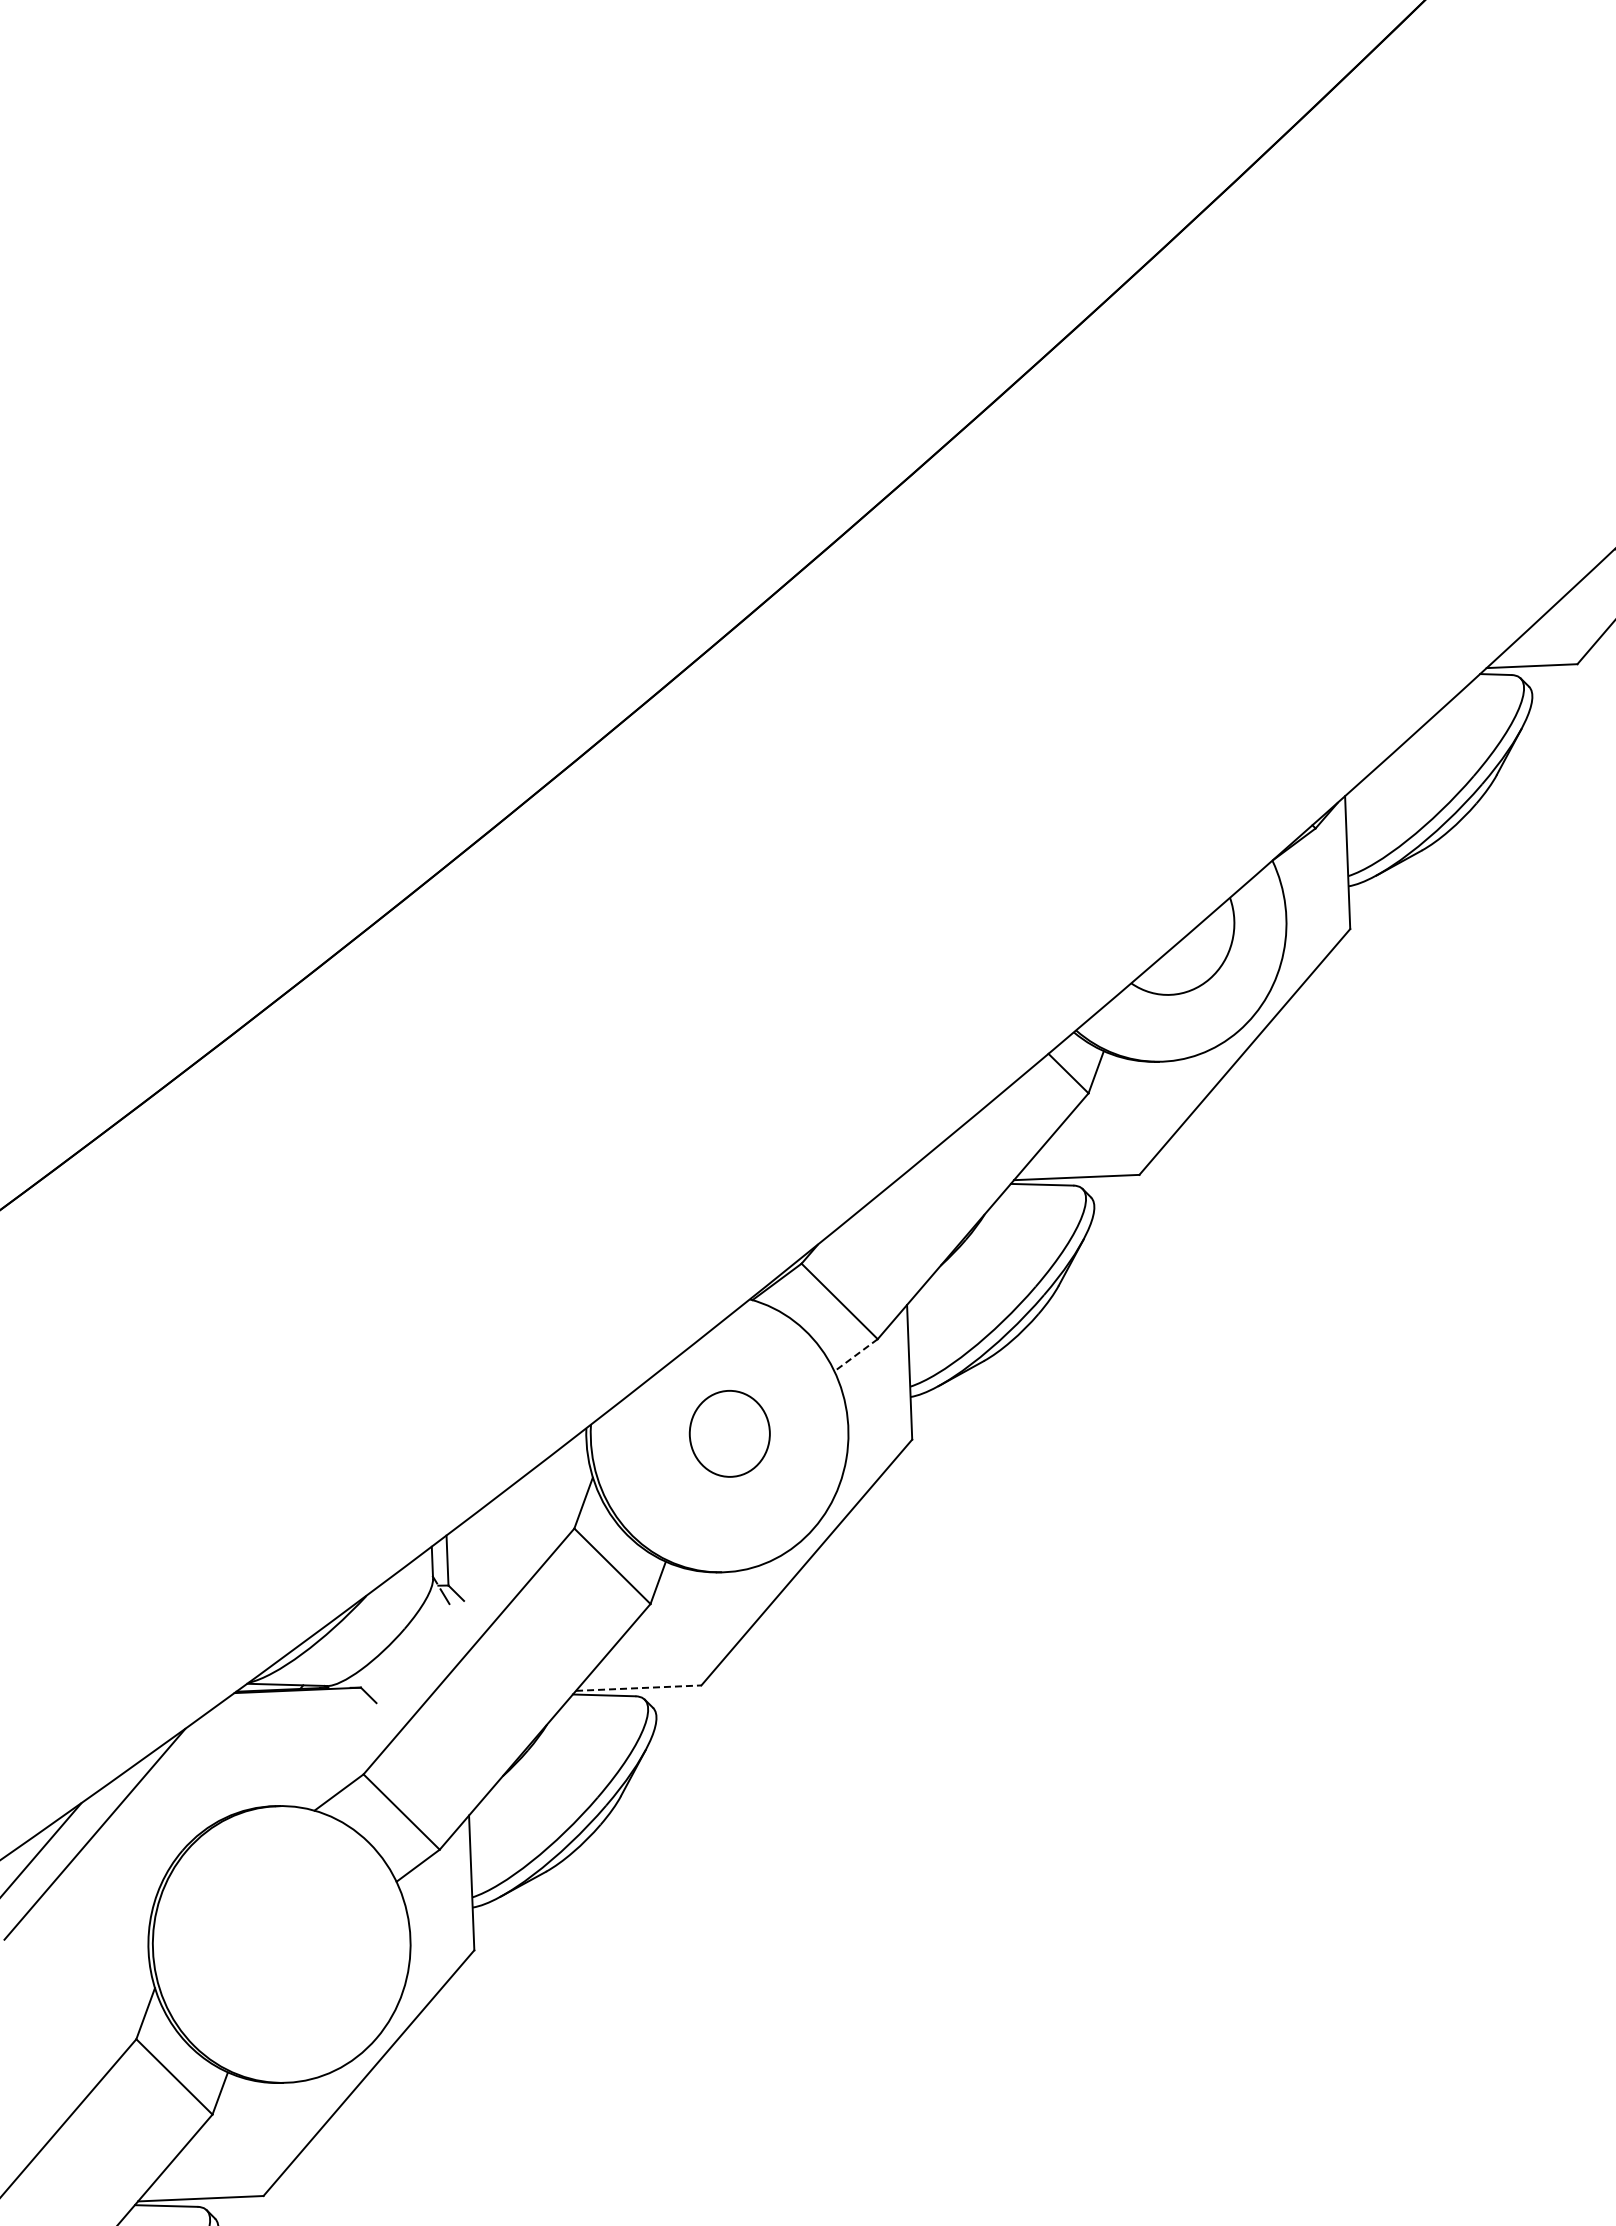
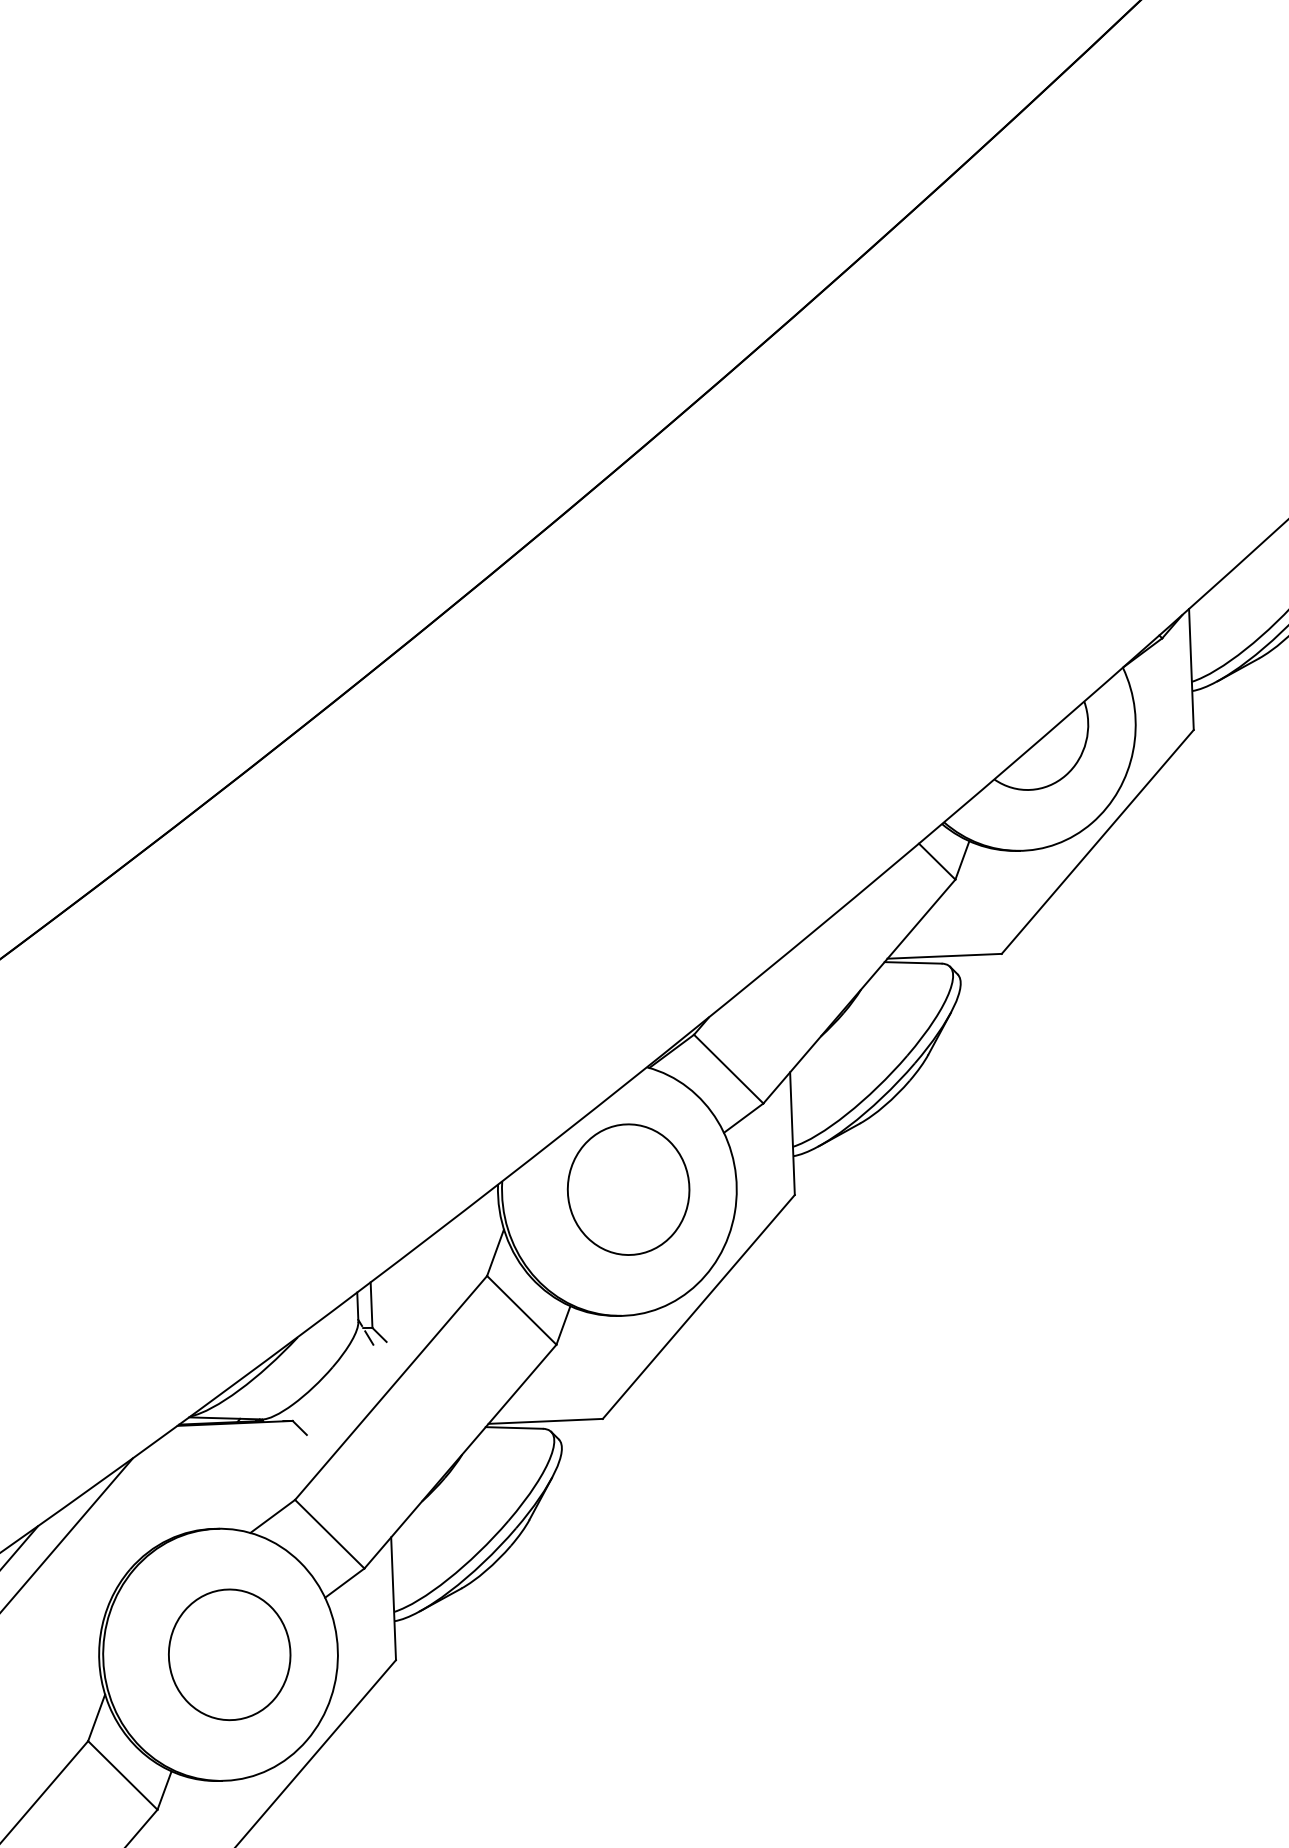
line: (856, 1355) -> (744, 1118), dashed -> solid
part: (729, 1433) -> (628, 1189), size x1.67
line: (638, 1688) -> (545, 1421), dashed -> solid
part: (291, 1944) -> (229, 1654), added

